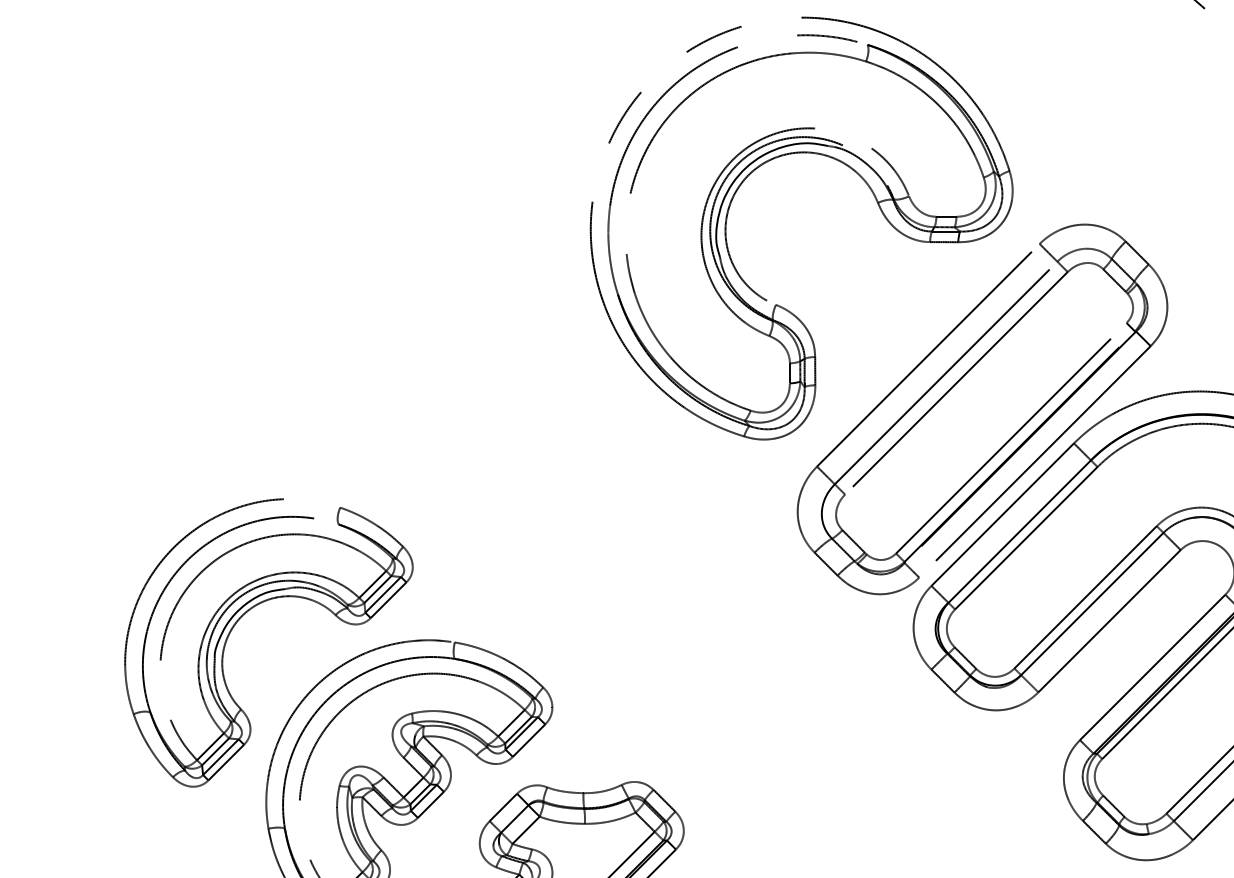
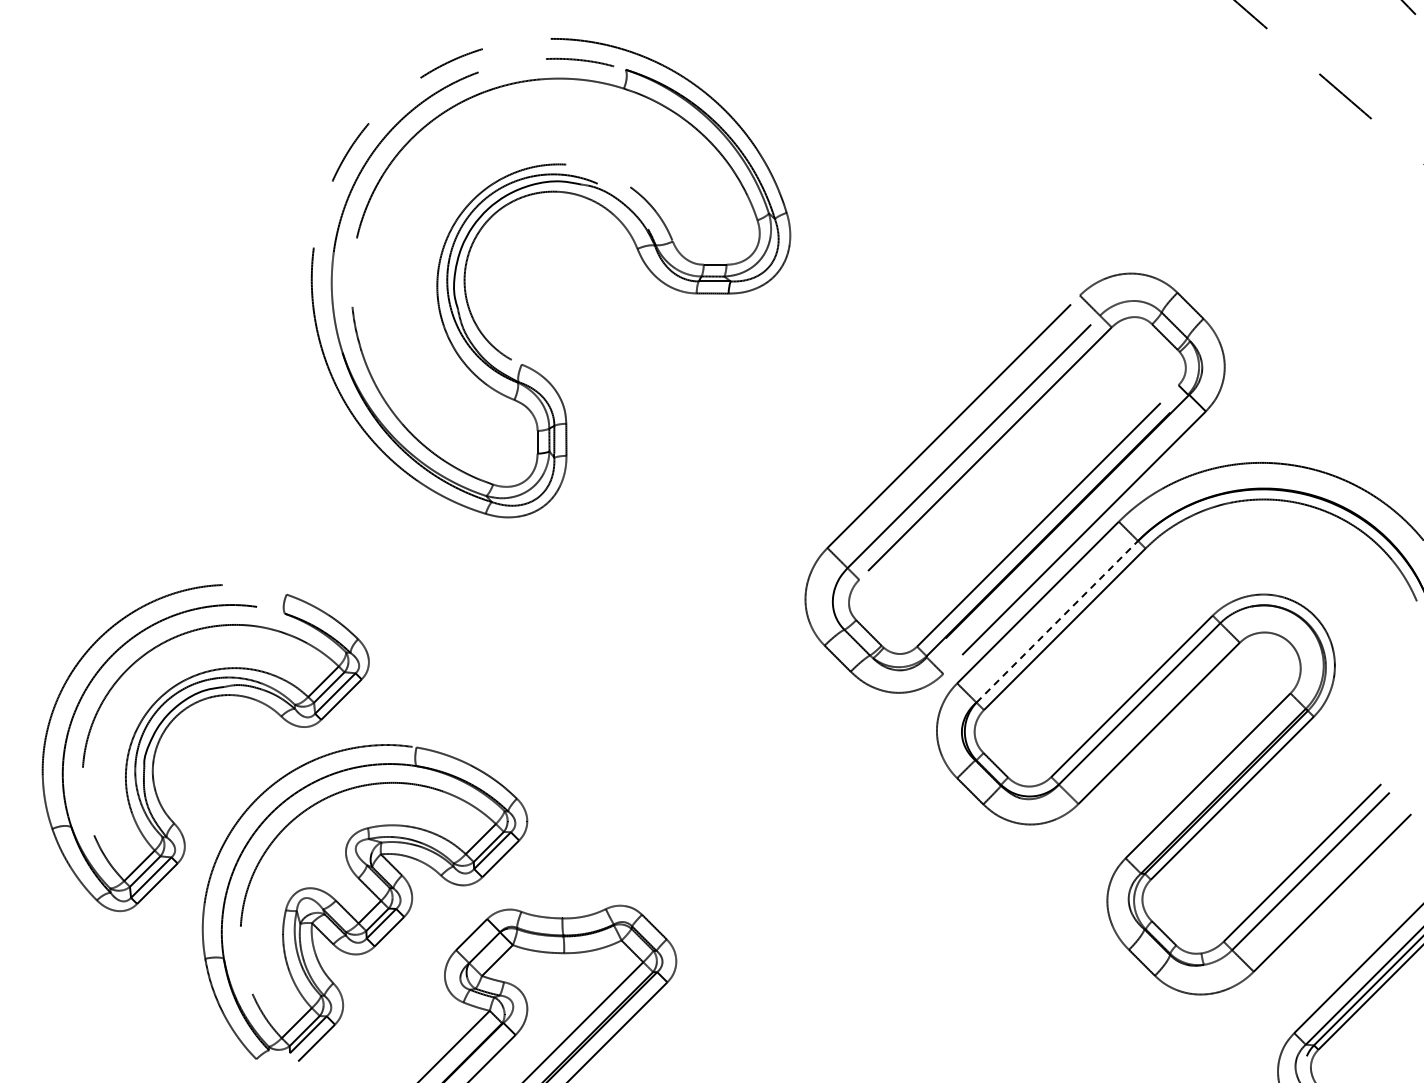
part: (743, 183) -> (484, 226), moved
line: (1019, 531) -> (1057, 621), solid -> dashed

